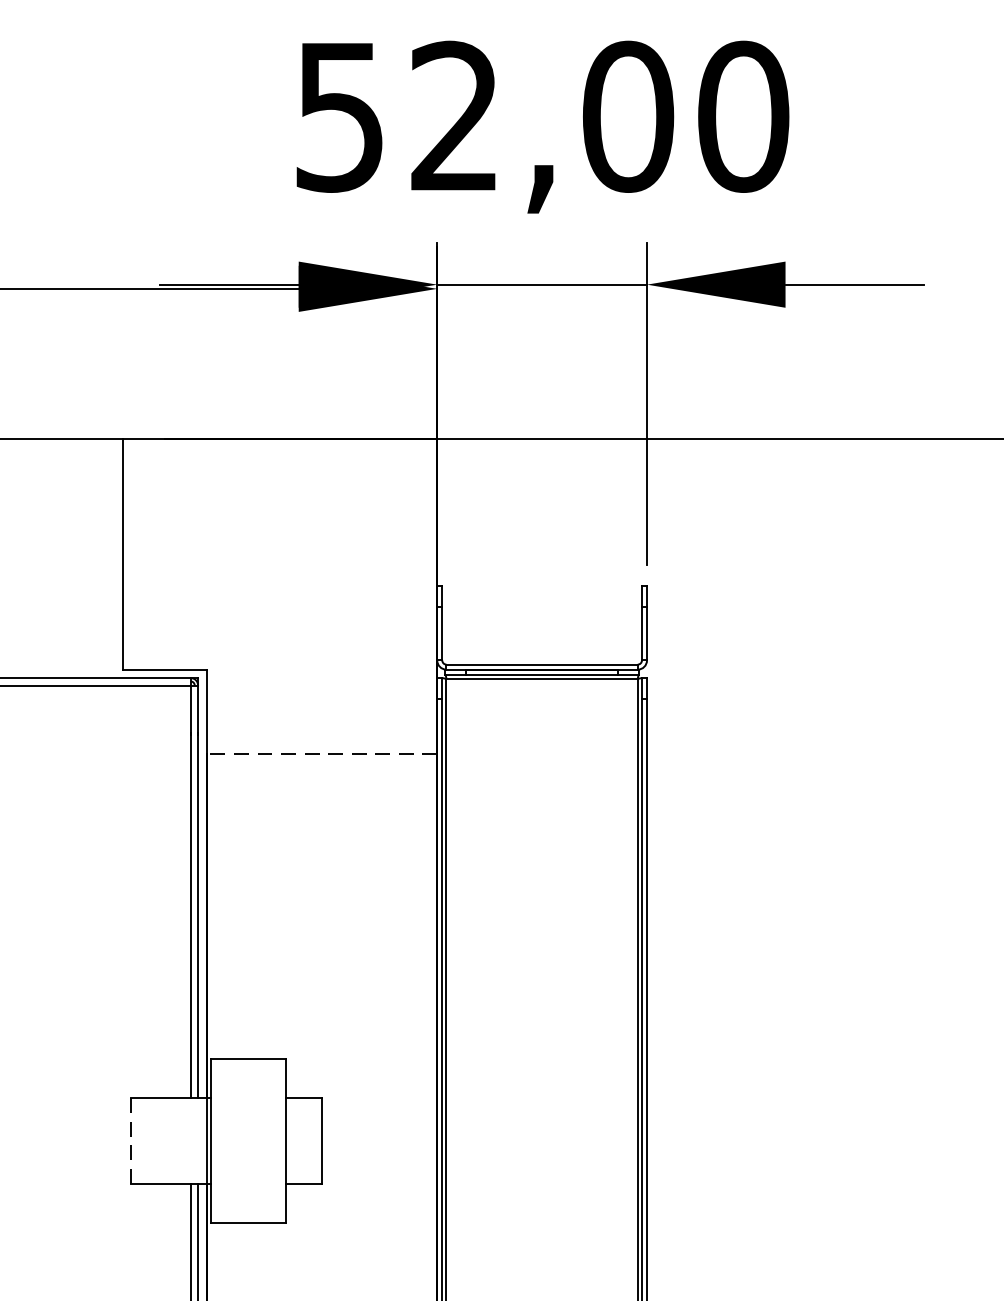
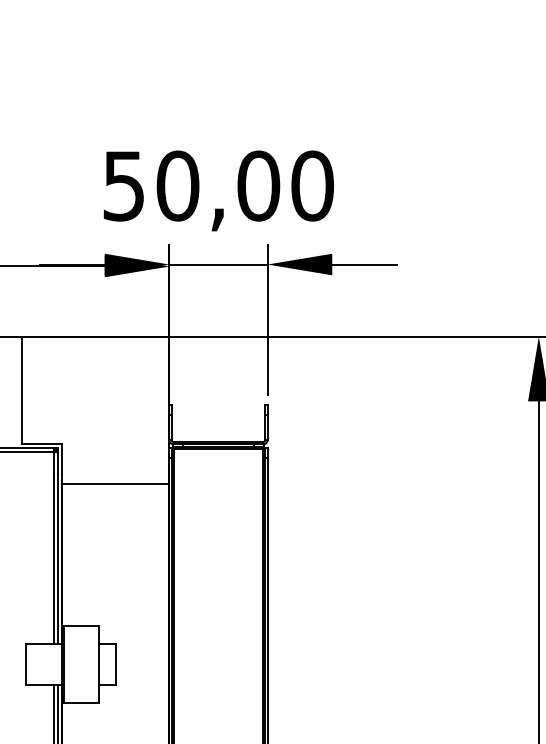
text: (454, 115) -> (177, 185), 52,00 -> 50,00
line: (321, 753) -> (115, 483), dashed -> solid
line: (131, 1140) -> (26, 664), dashed -> solid

